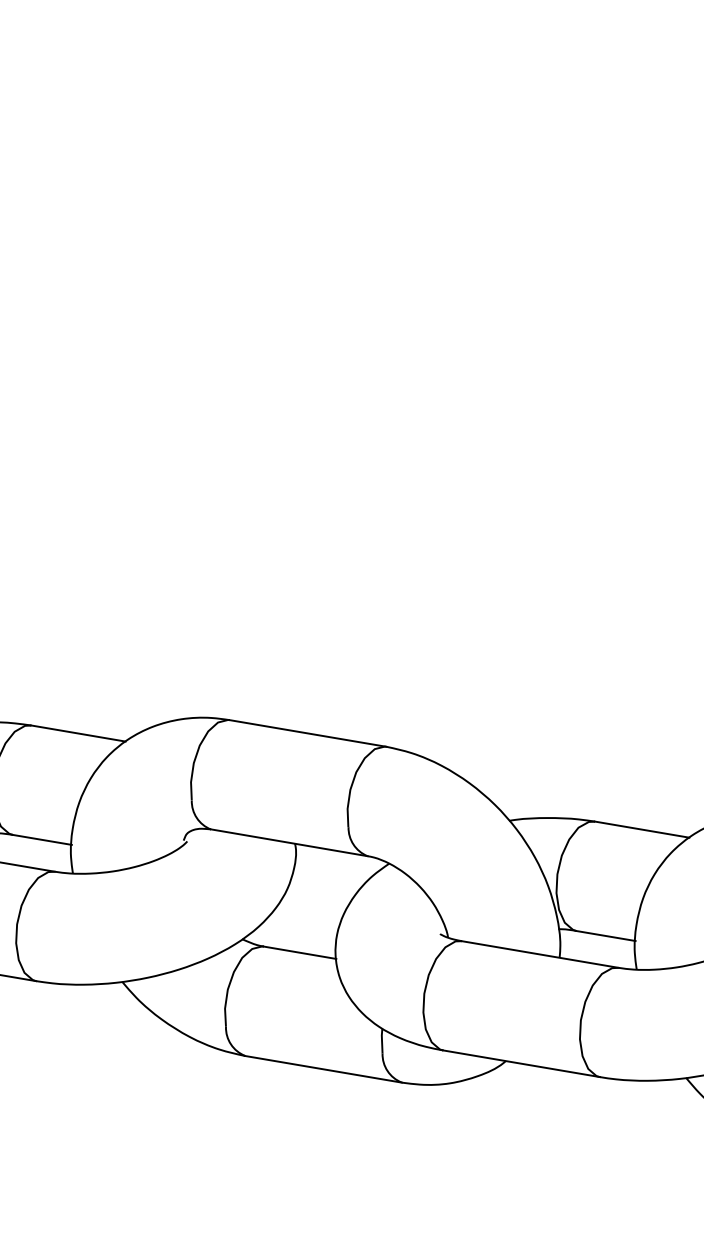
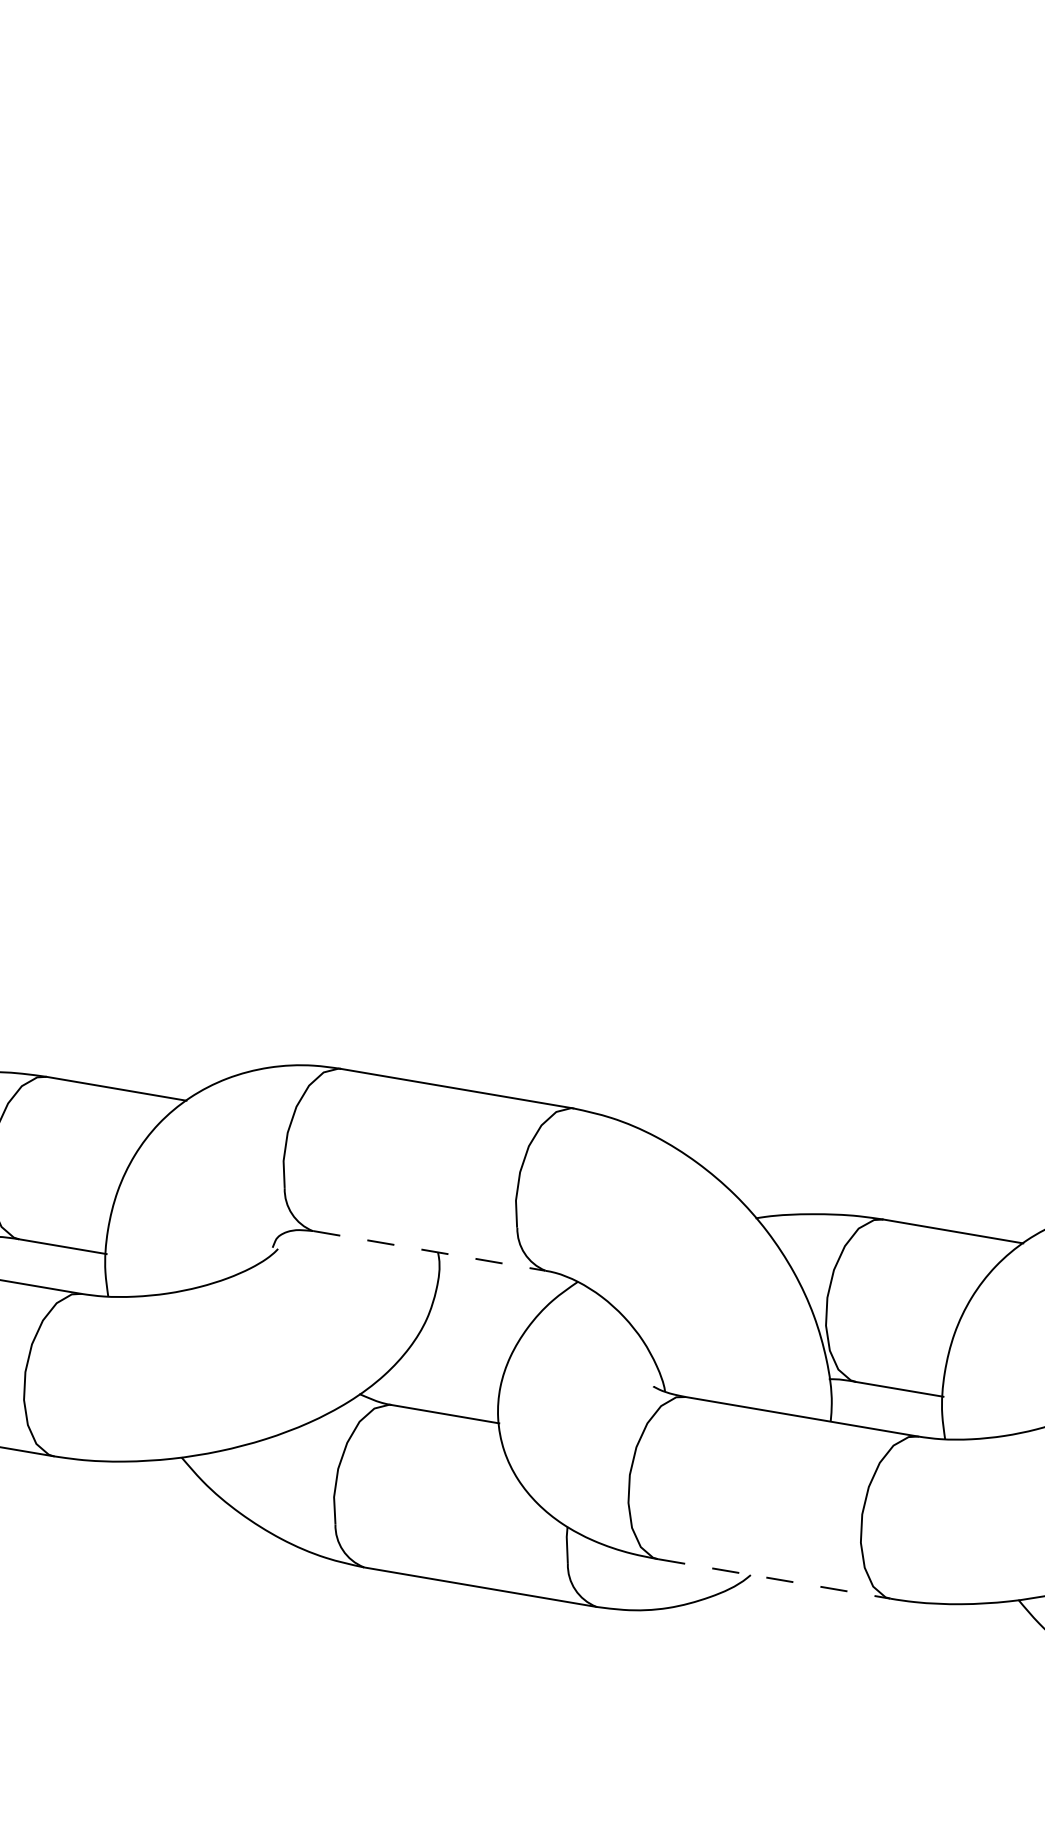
line: (289, 842) -> (429, 1250), solid -> dashed
line: (522, 1063) -> (775, 1578), solid -> dashed

